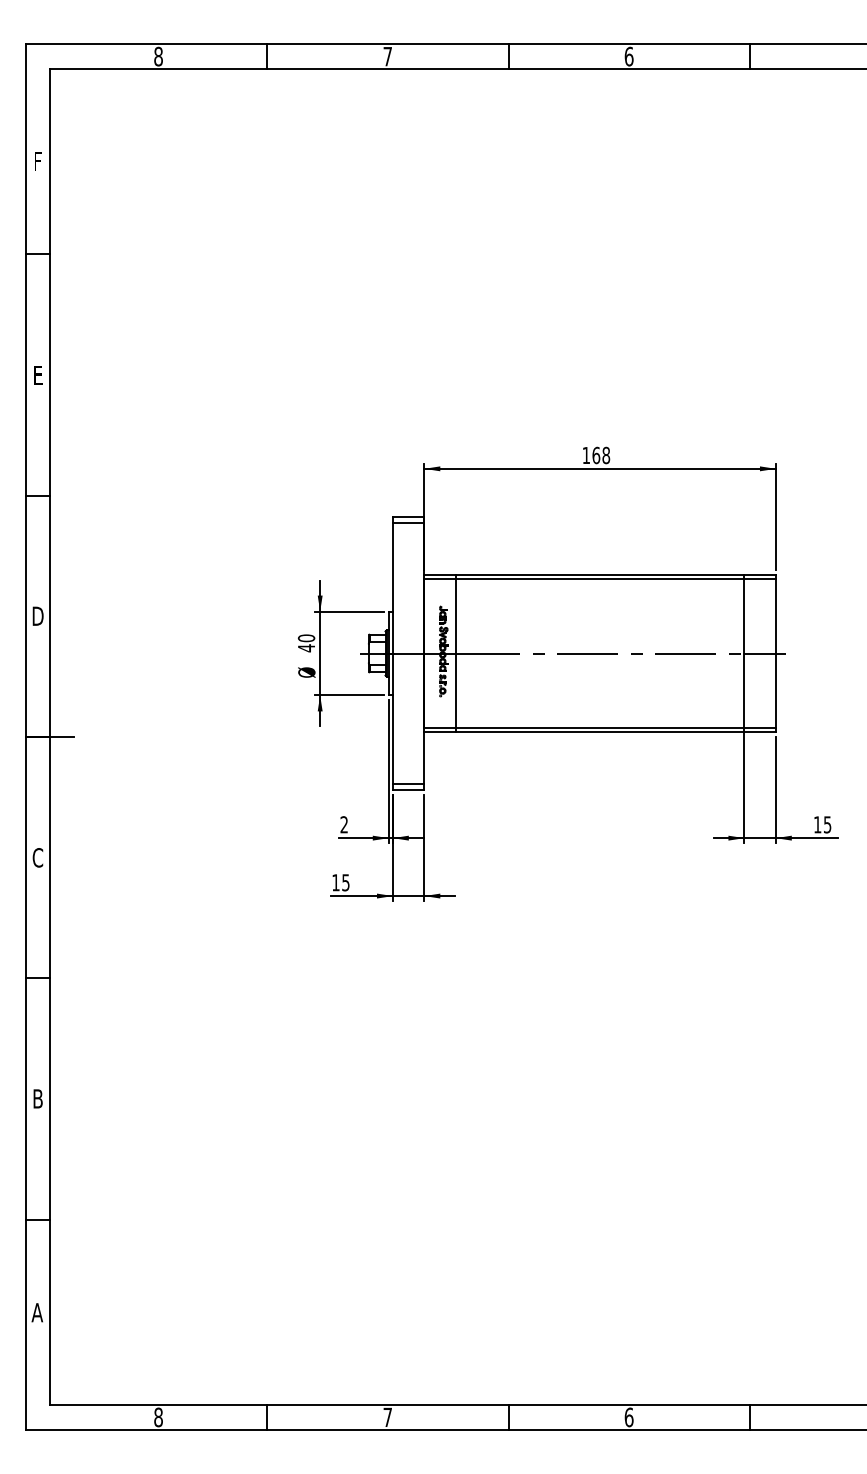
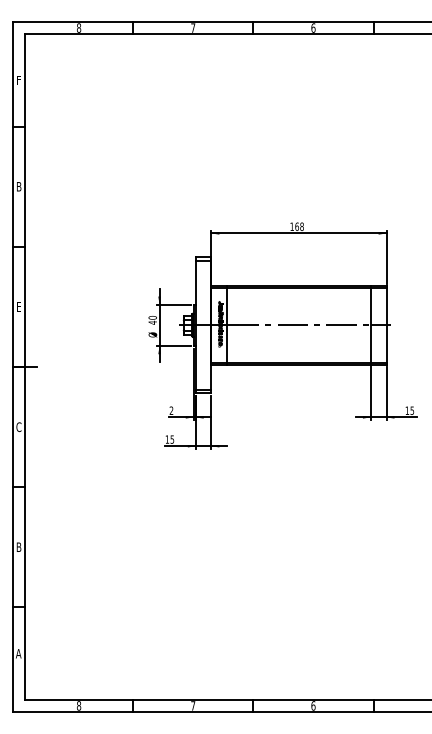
text: (39, 374) -> (19, 186), E -> B
text: (36, 615) -> (18, 306), D -> E

